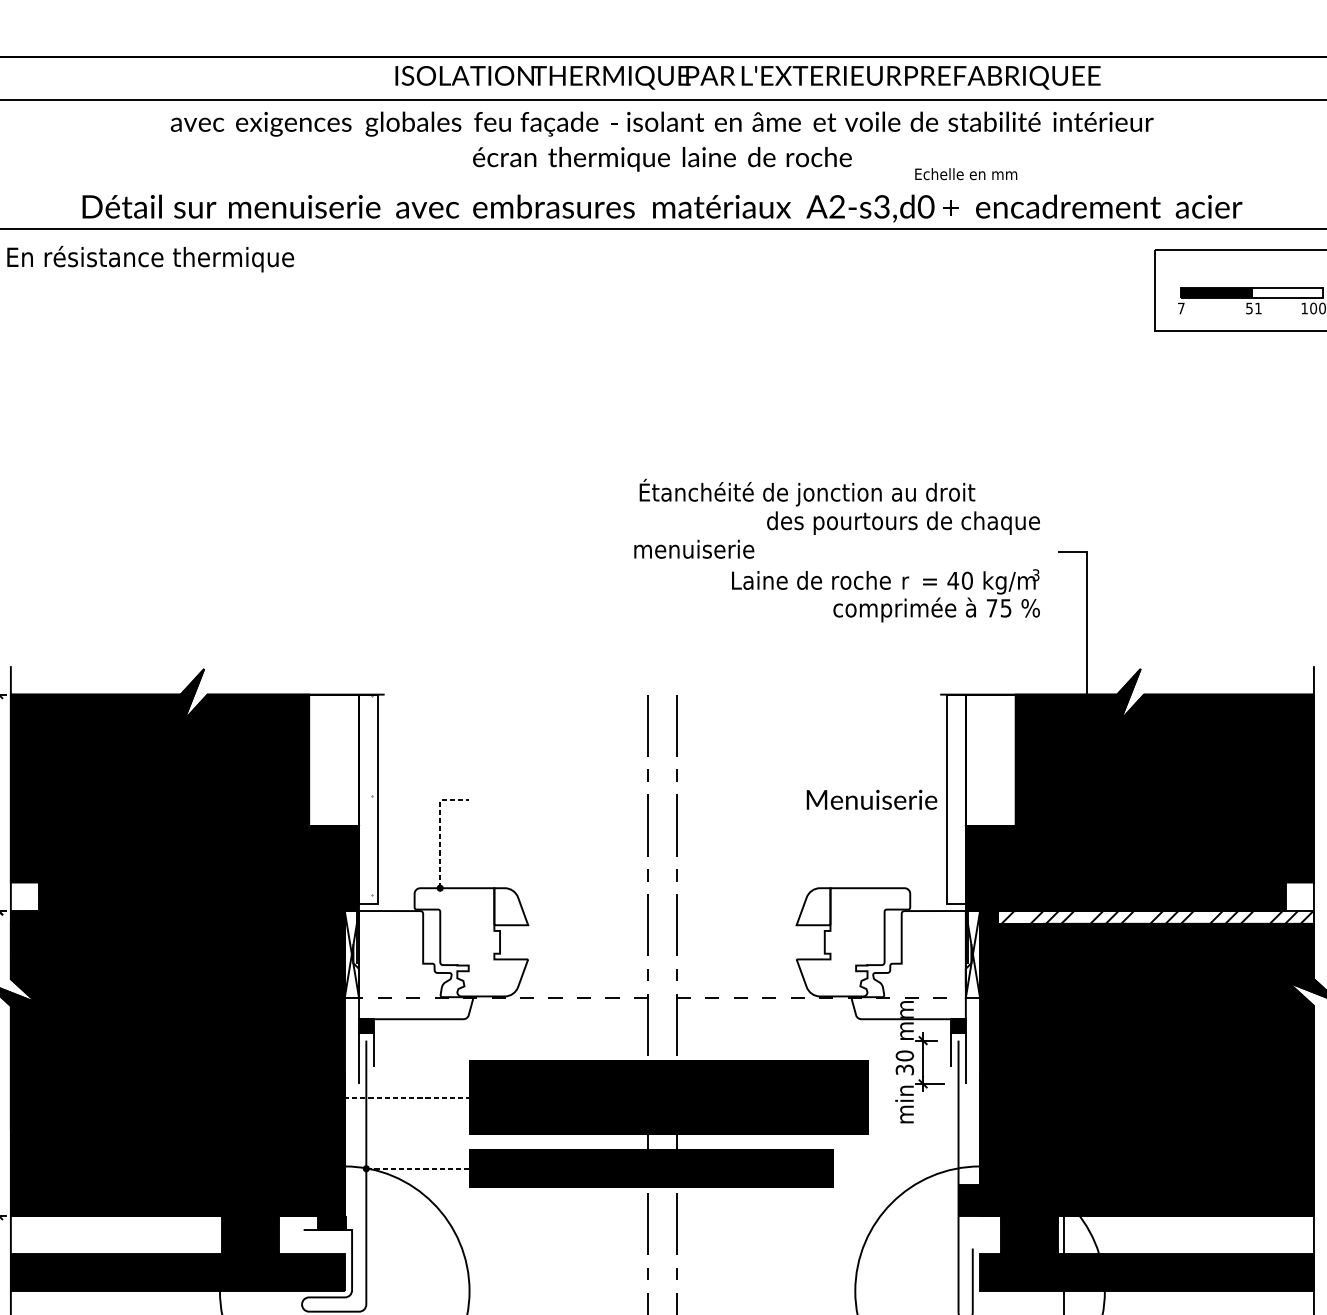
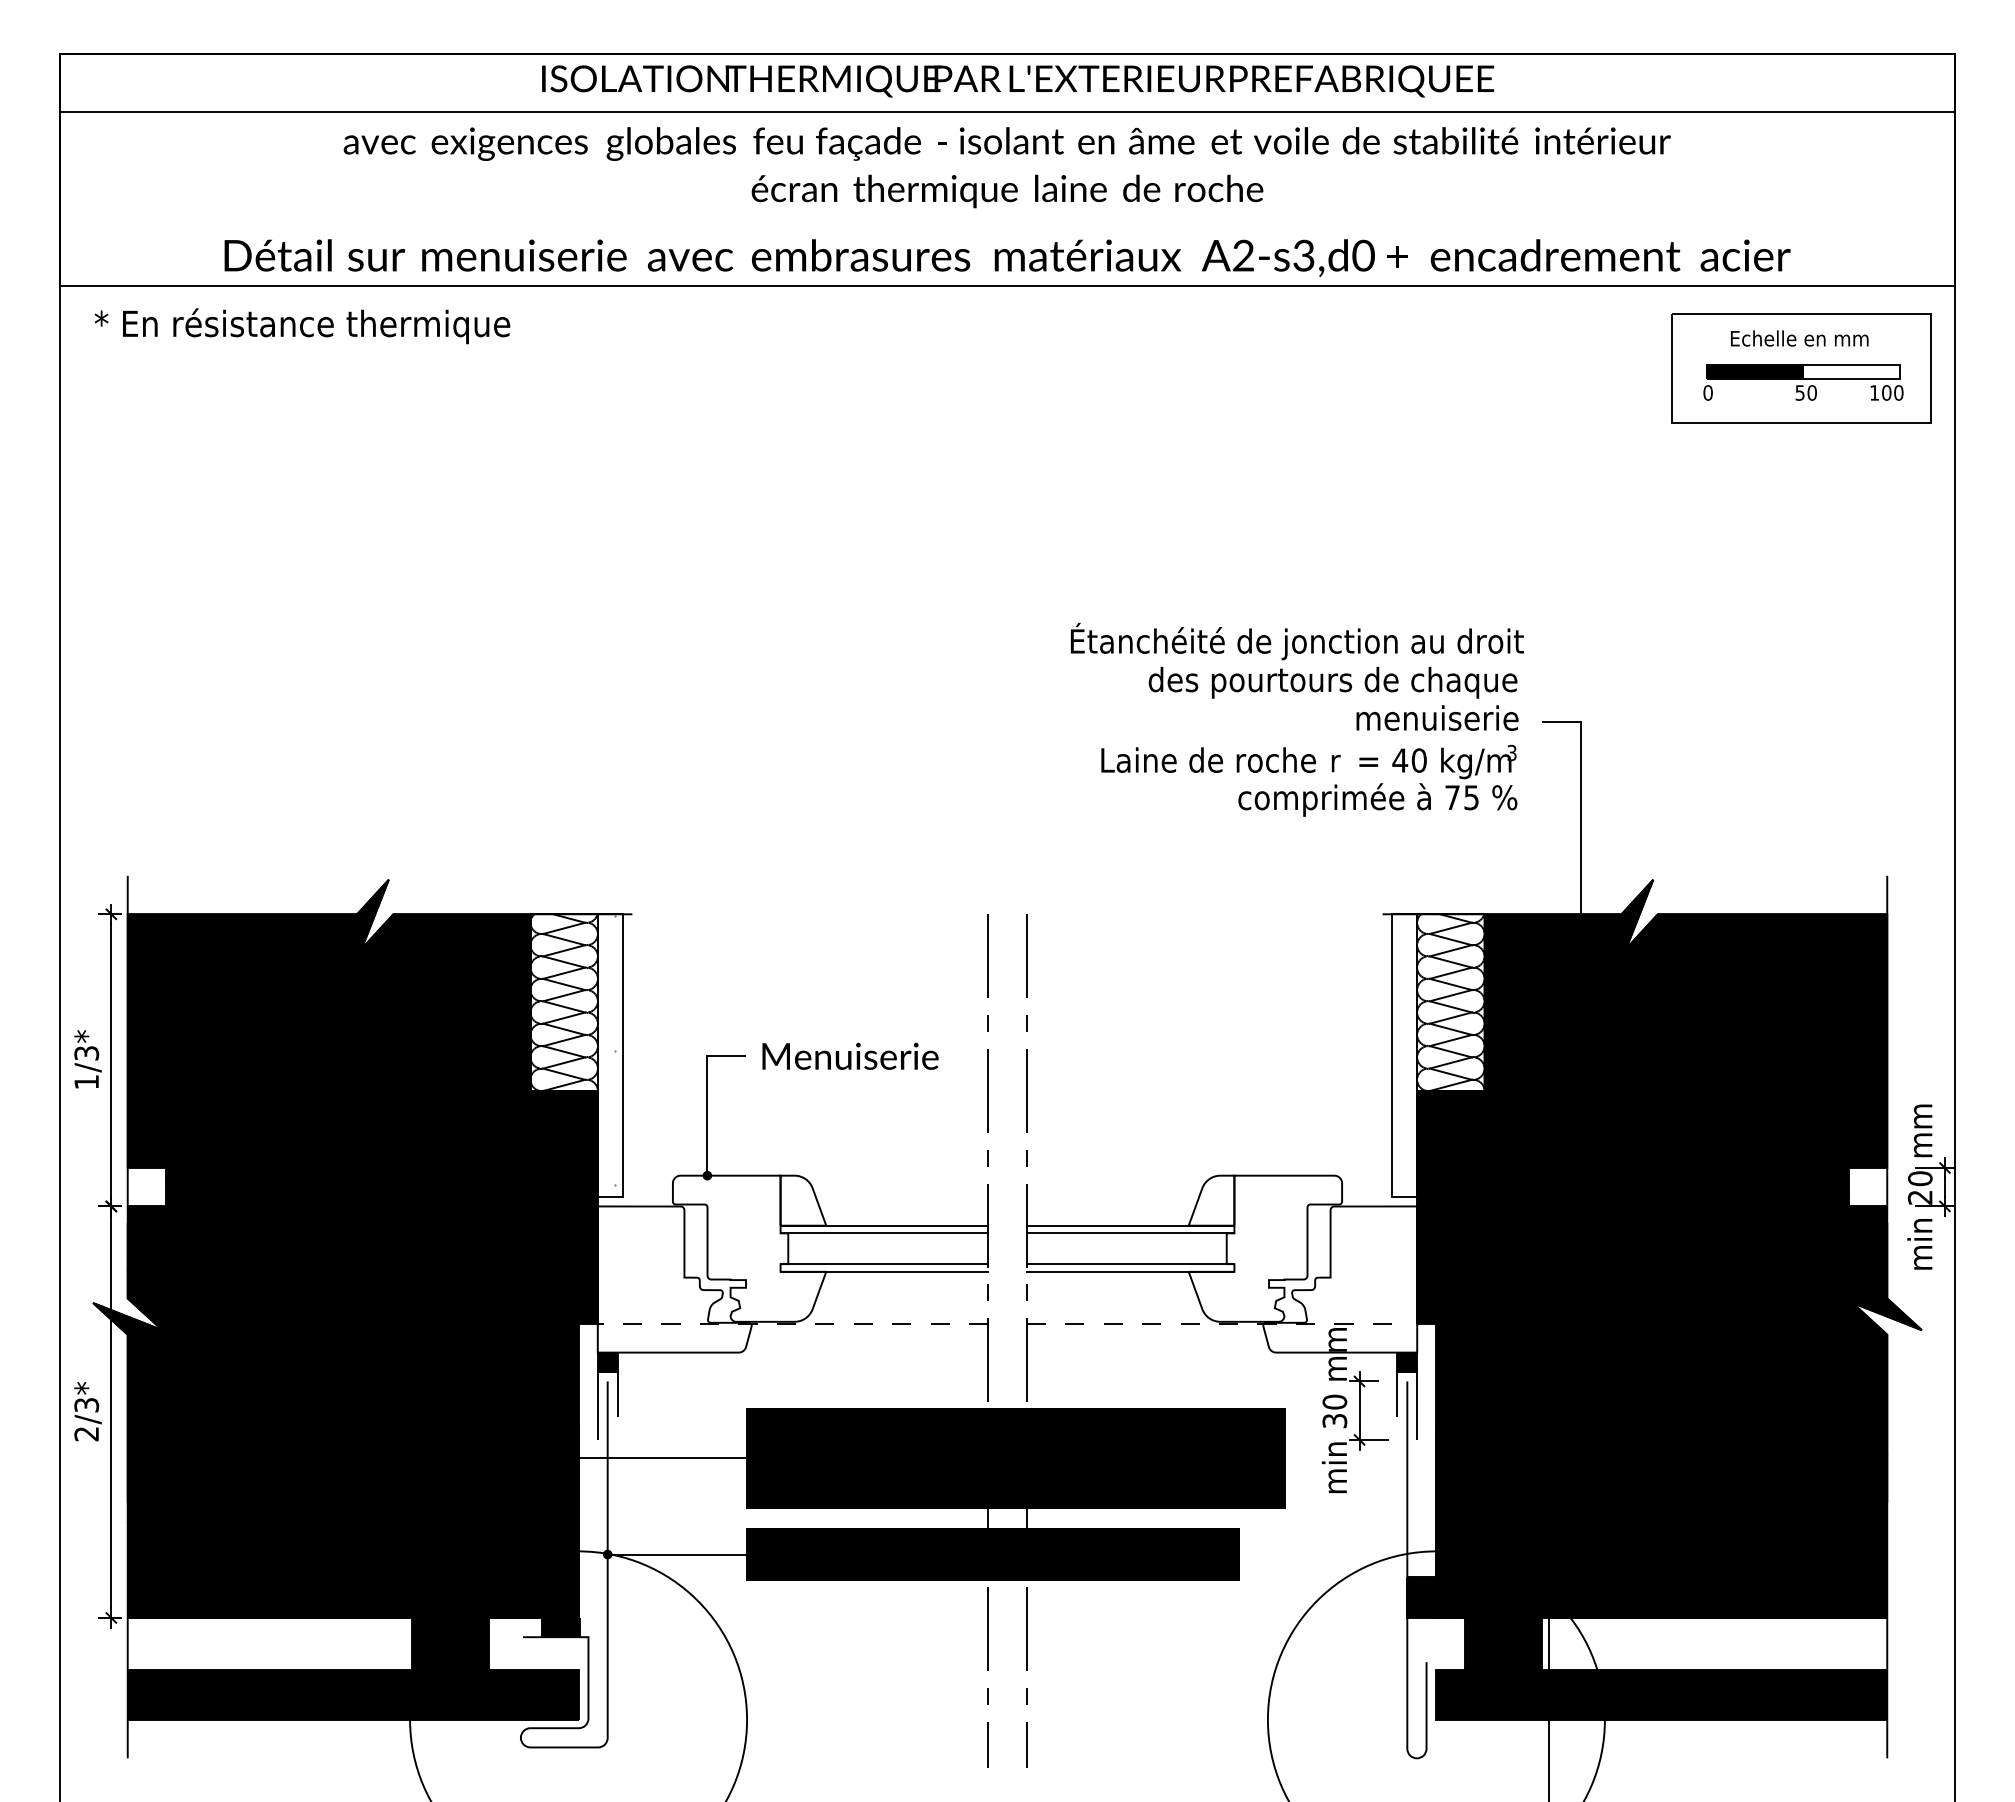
text: (748, 77) -> (1018, 81), moved
text: (966, 174) -> (1799, 338), moved
text: (1180, 308) -> (1707, 392), 7 -> 0
text: (1257, 308) -> (1811, 392), 51 -> 50
text: (807, 492) -> (1297, 641), moved
text: (694, 548) -> (1437, 717), moved
hatch: (333, 759) -> (563, 1002), added
hatch: (990, 759) -> (1450, 1002), added
text: (872, 799) -> (850, 1055), moved
line: (440, 829) -> (707, 1096), dashed -> solid
fill: (1155, 916) -> (1673, 1214), added
line: (571, 925) -> (884, 1225), added
line: (753, 925) -> (1130, 1225), added
line: (571, 931) -> (884, 1233), added
line: (753, 931) -> (1130, 1233), added
fill: (351, 953) -> (587, 1264), added
line: (571, 953) -> (884, 1264), added
line: (753, 953) -> (1130, 1264), added
fill: (972, 953) -> (1426, 1264), added
line: (571, 959) -> (884, 1271), added
line: (753, 959) -> (1130, 1271), added
line: (403, 1097) -> (657, 1458), dashed -> solid
line: (418, 1168) -> (677, 1554), dashed -> solid

